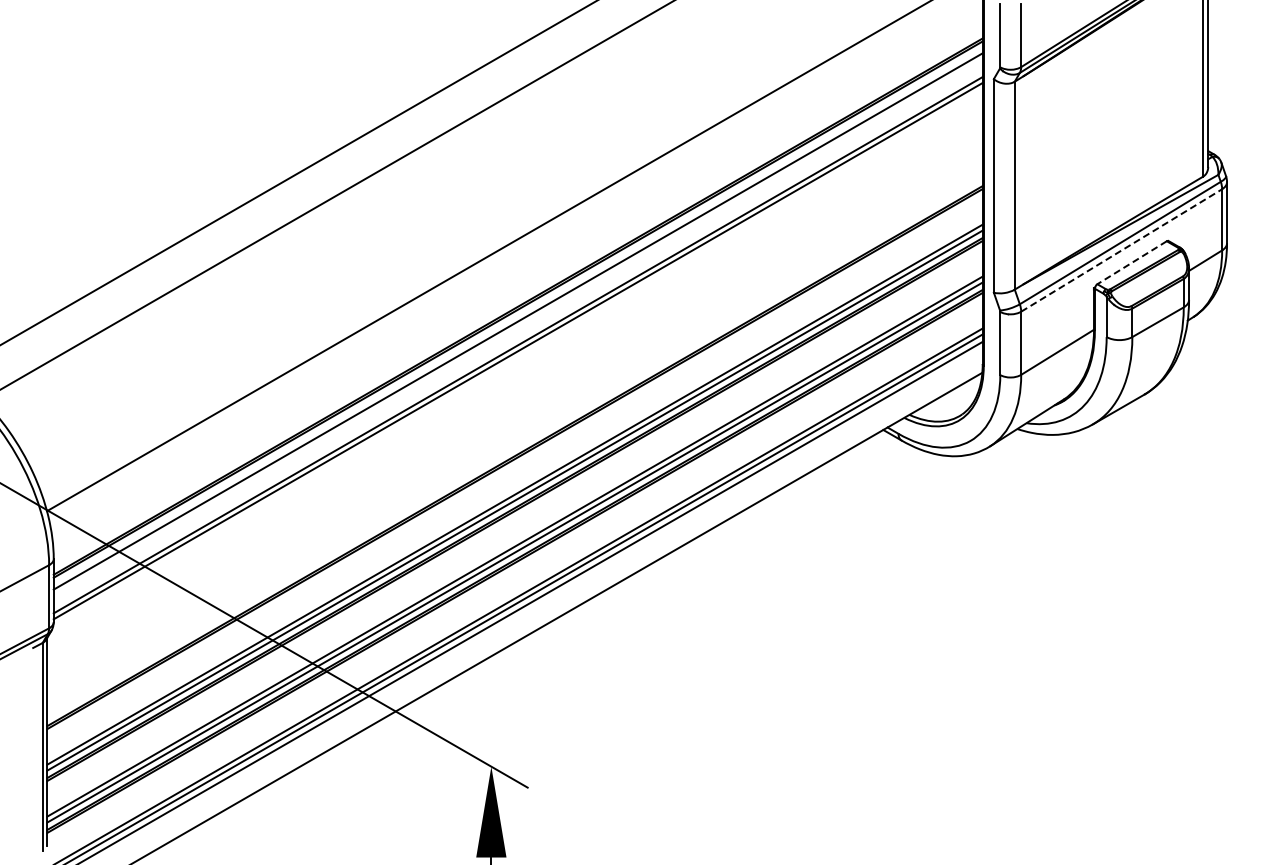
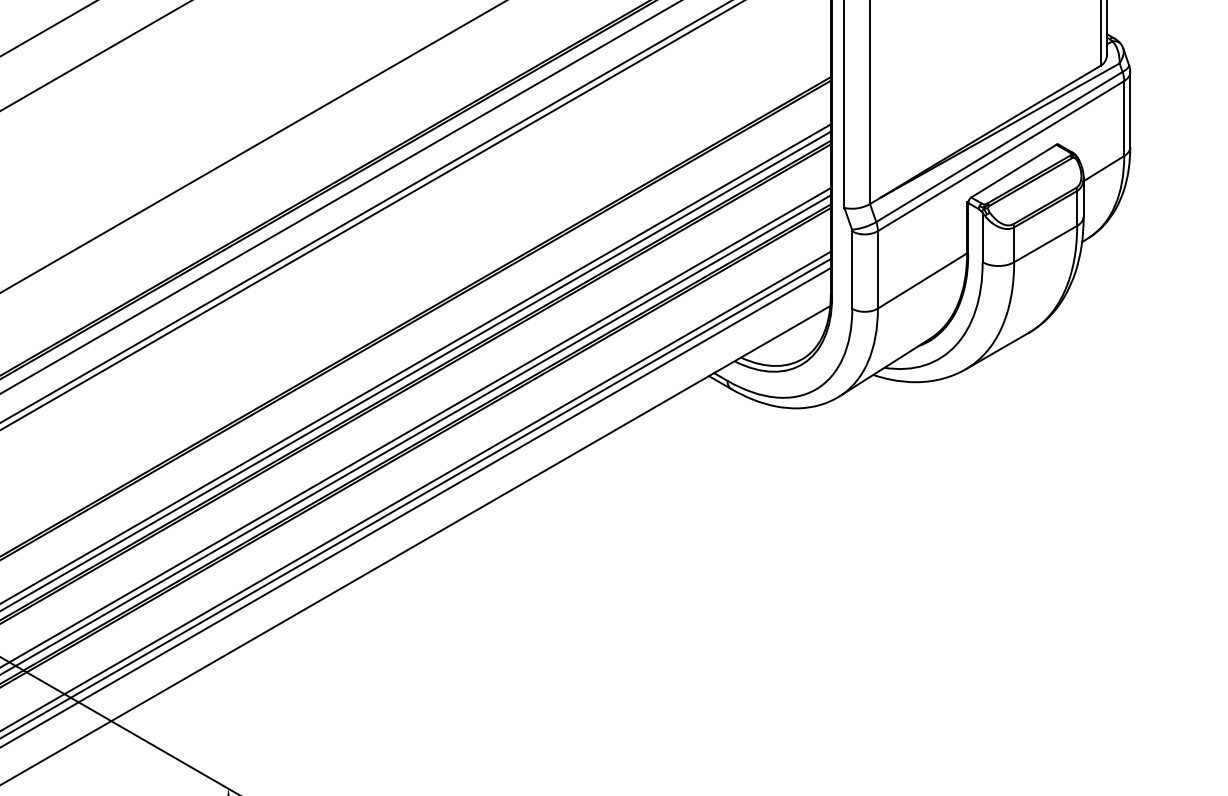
line: (1121, 250) -> (1000, 156), dashed -> solid
line: (1132, 262) -> (1014, 170), dashed -> solid

